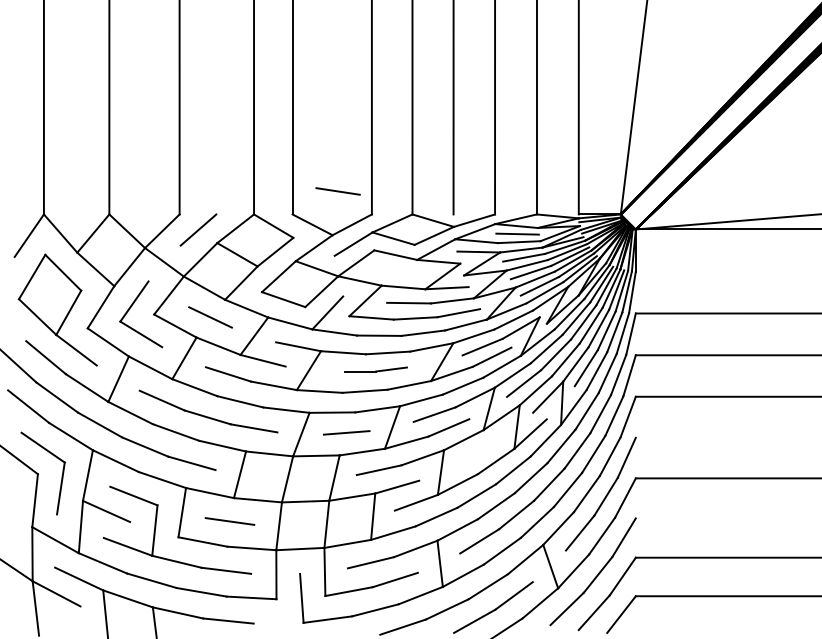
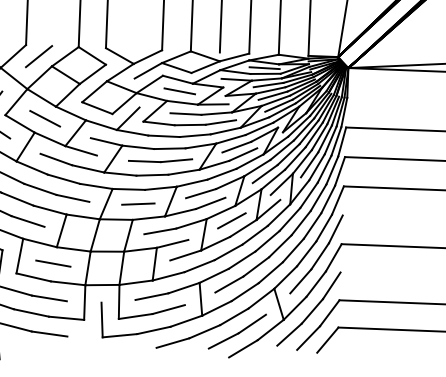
line: (337, 191) -> (179, 91), moved
part: (375, 369) -> (160, 160), size x1.43
line: (479, 450) -> (231, 220), added

